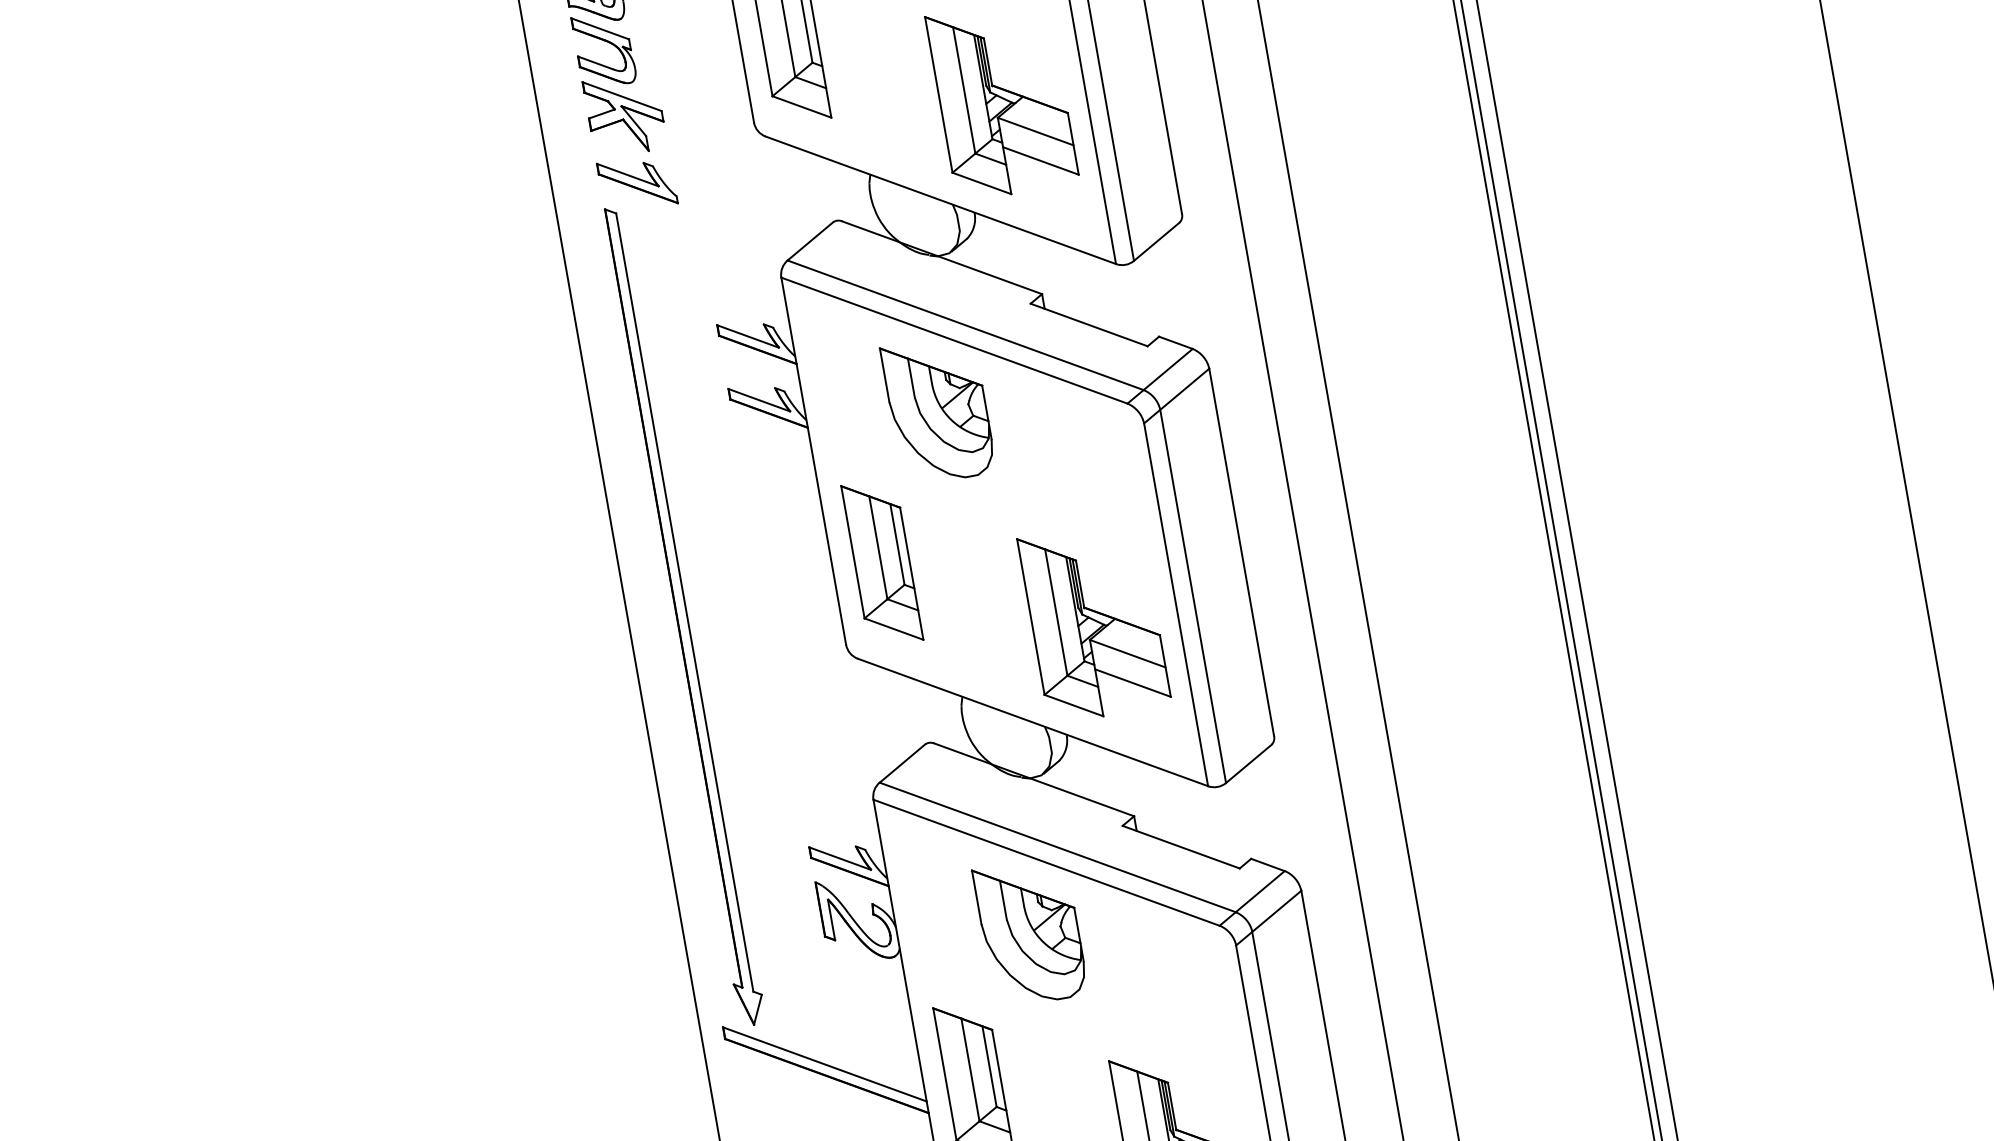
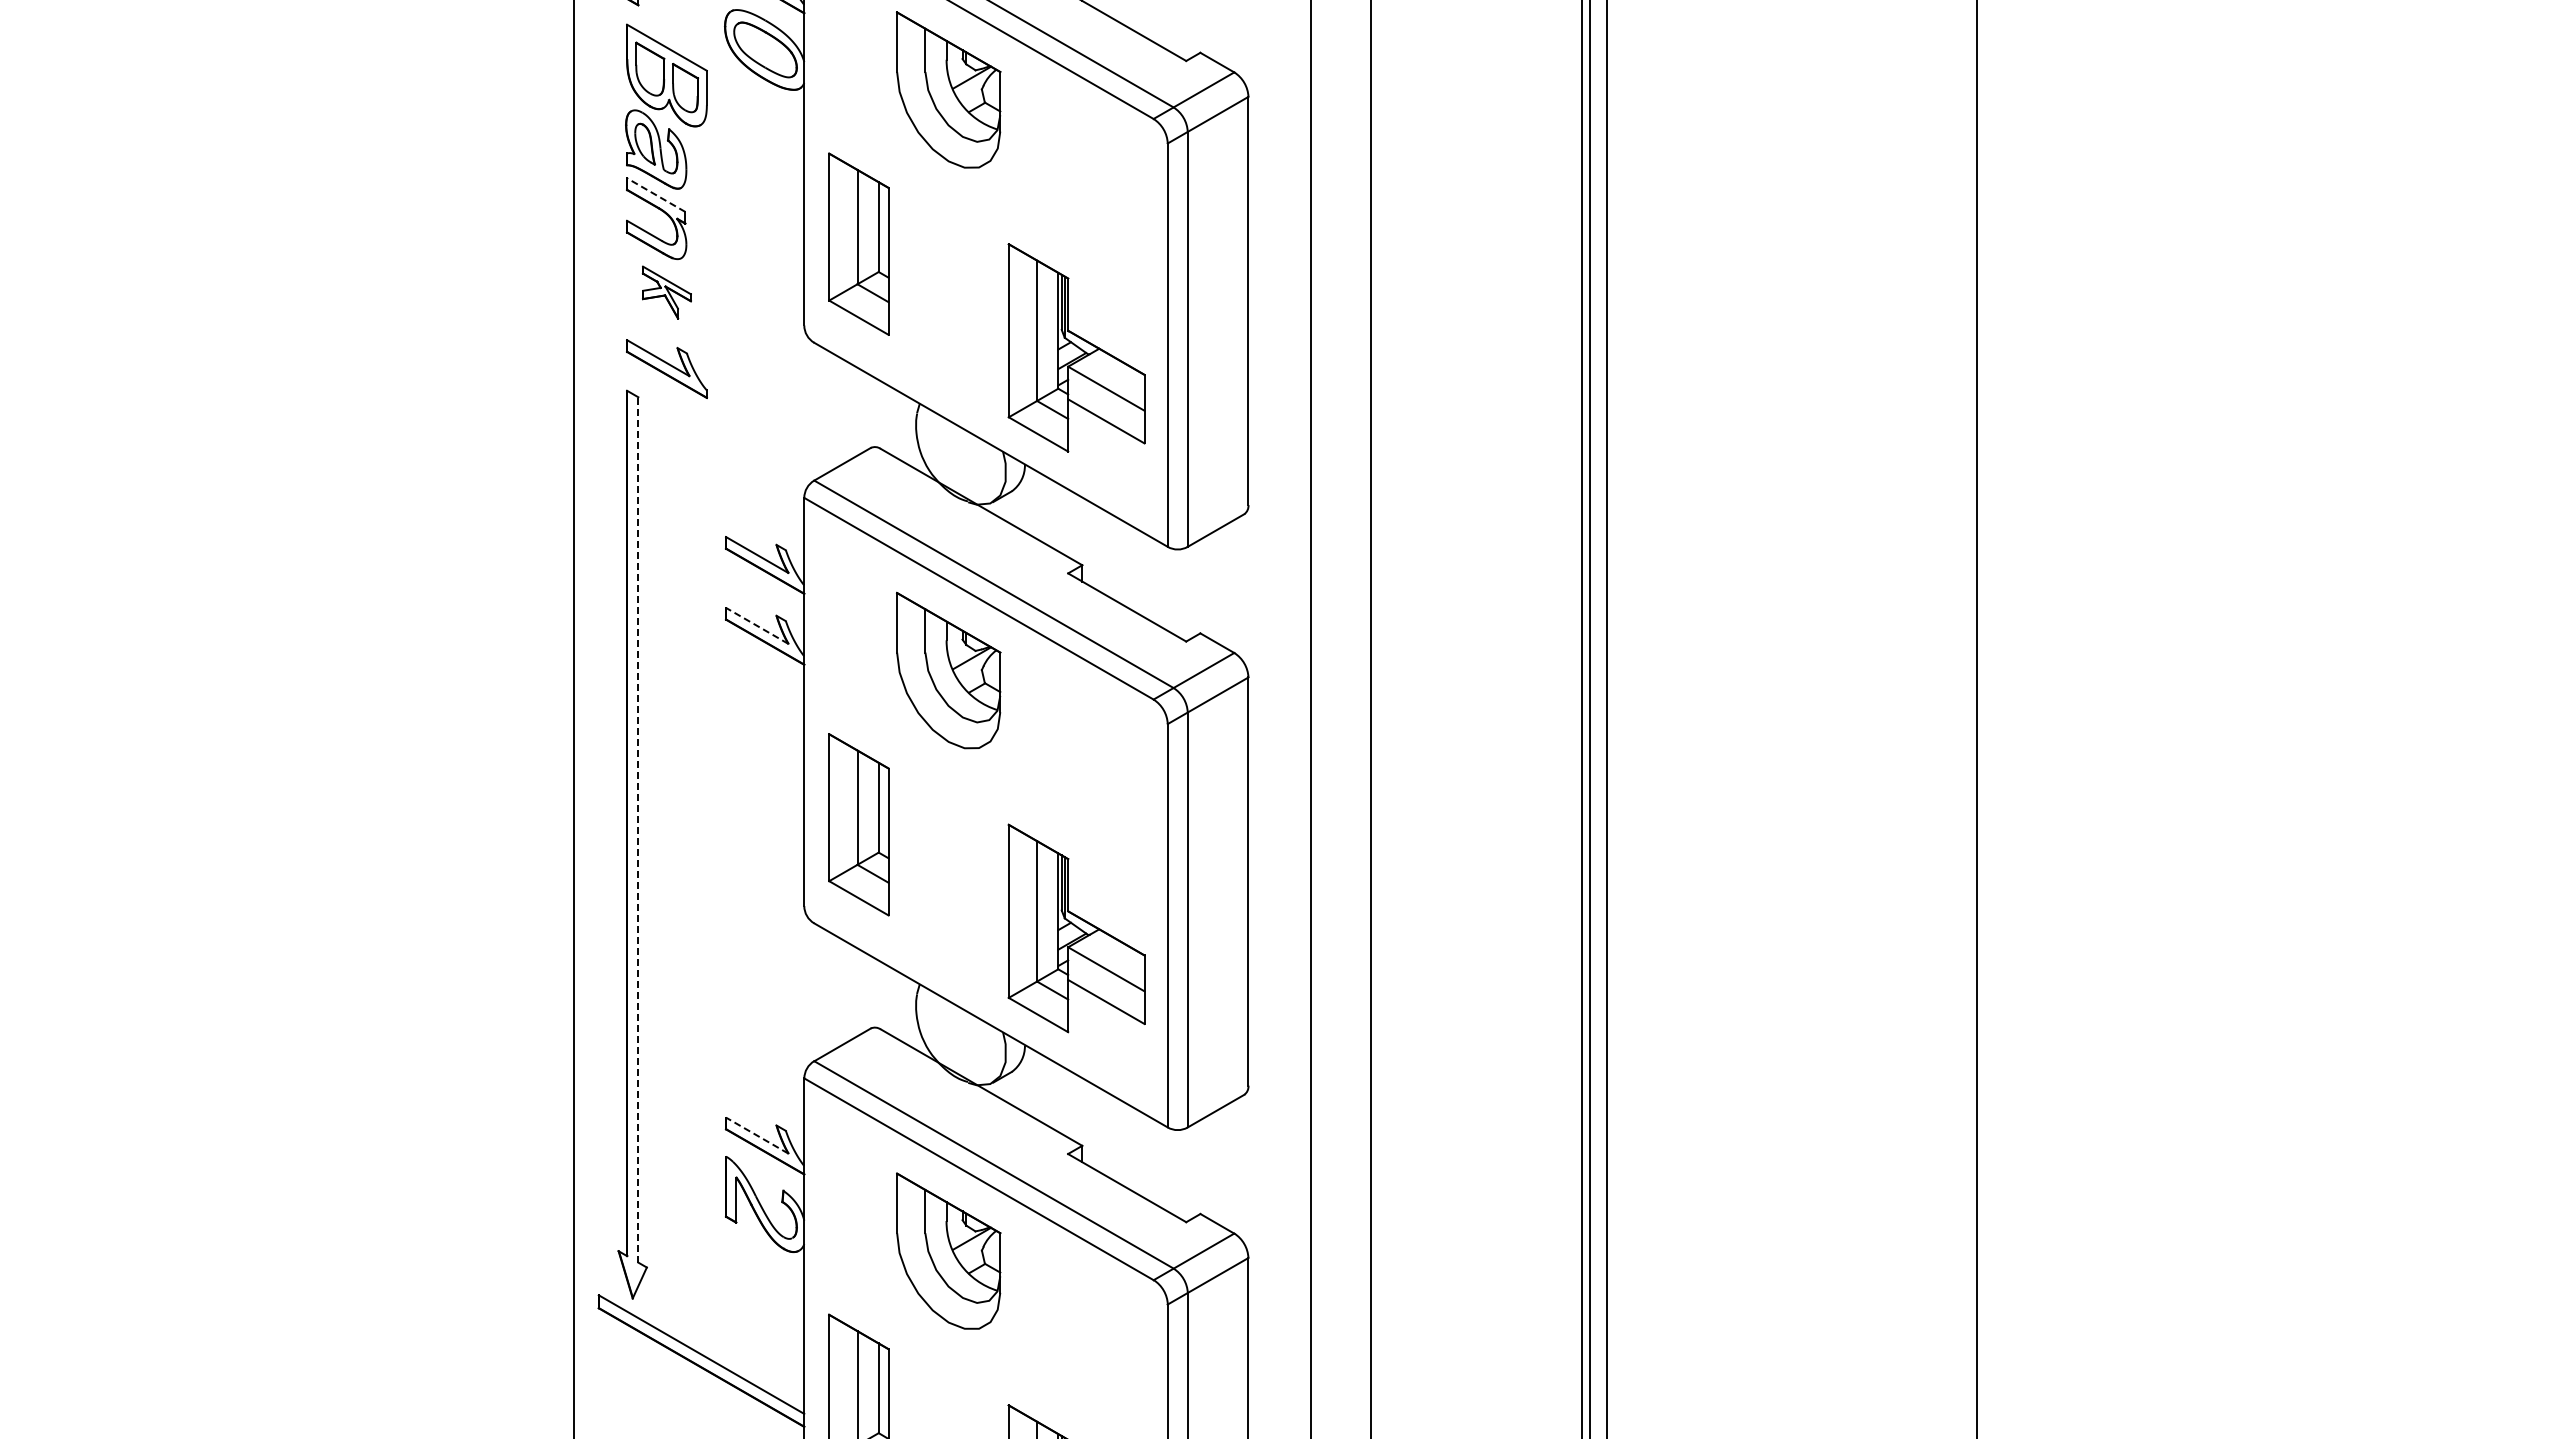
line: (600, 29) -> (656, 195), solid -> dashed
part: (624, 114) -> (666, 292), size x0.6
line: (759, 399) -> (757, 625), solid -> dashed
line: (684, 602) -> (638, 829), solid -> dashed
line: (840, 858) -> (757, 1135), solid -> dashed

